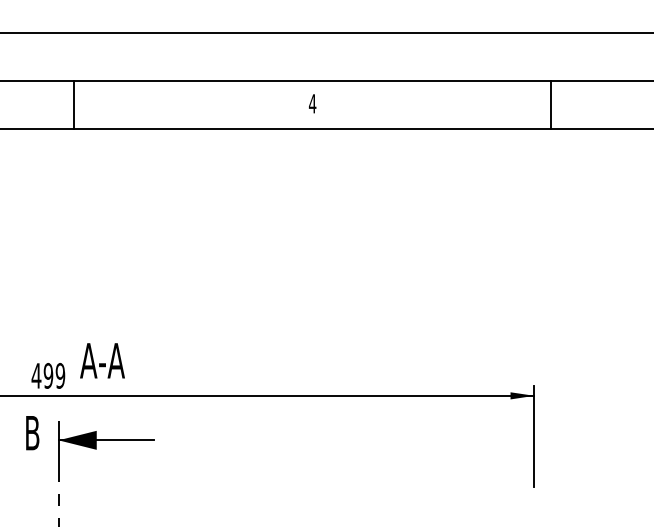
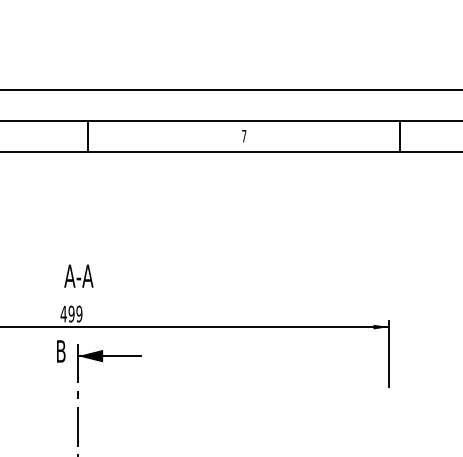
text: (311, 104) -> (243, 136), 4 -> 7
text: (101, 359) -> (78, 275), moved

